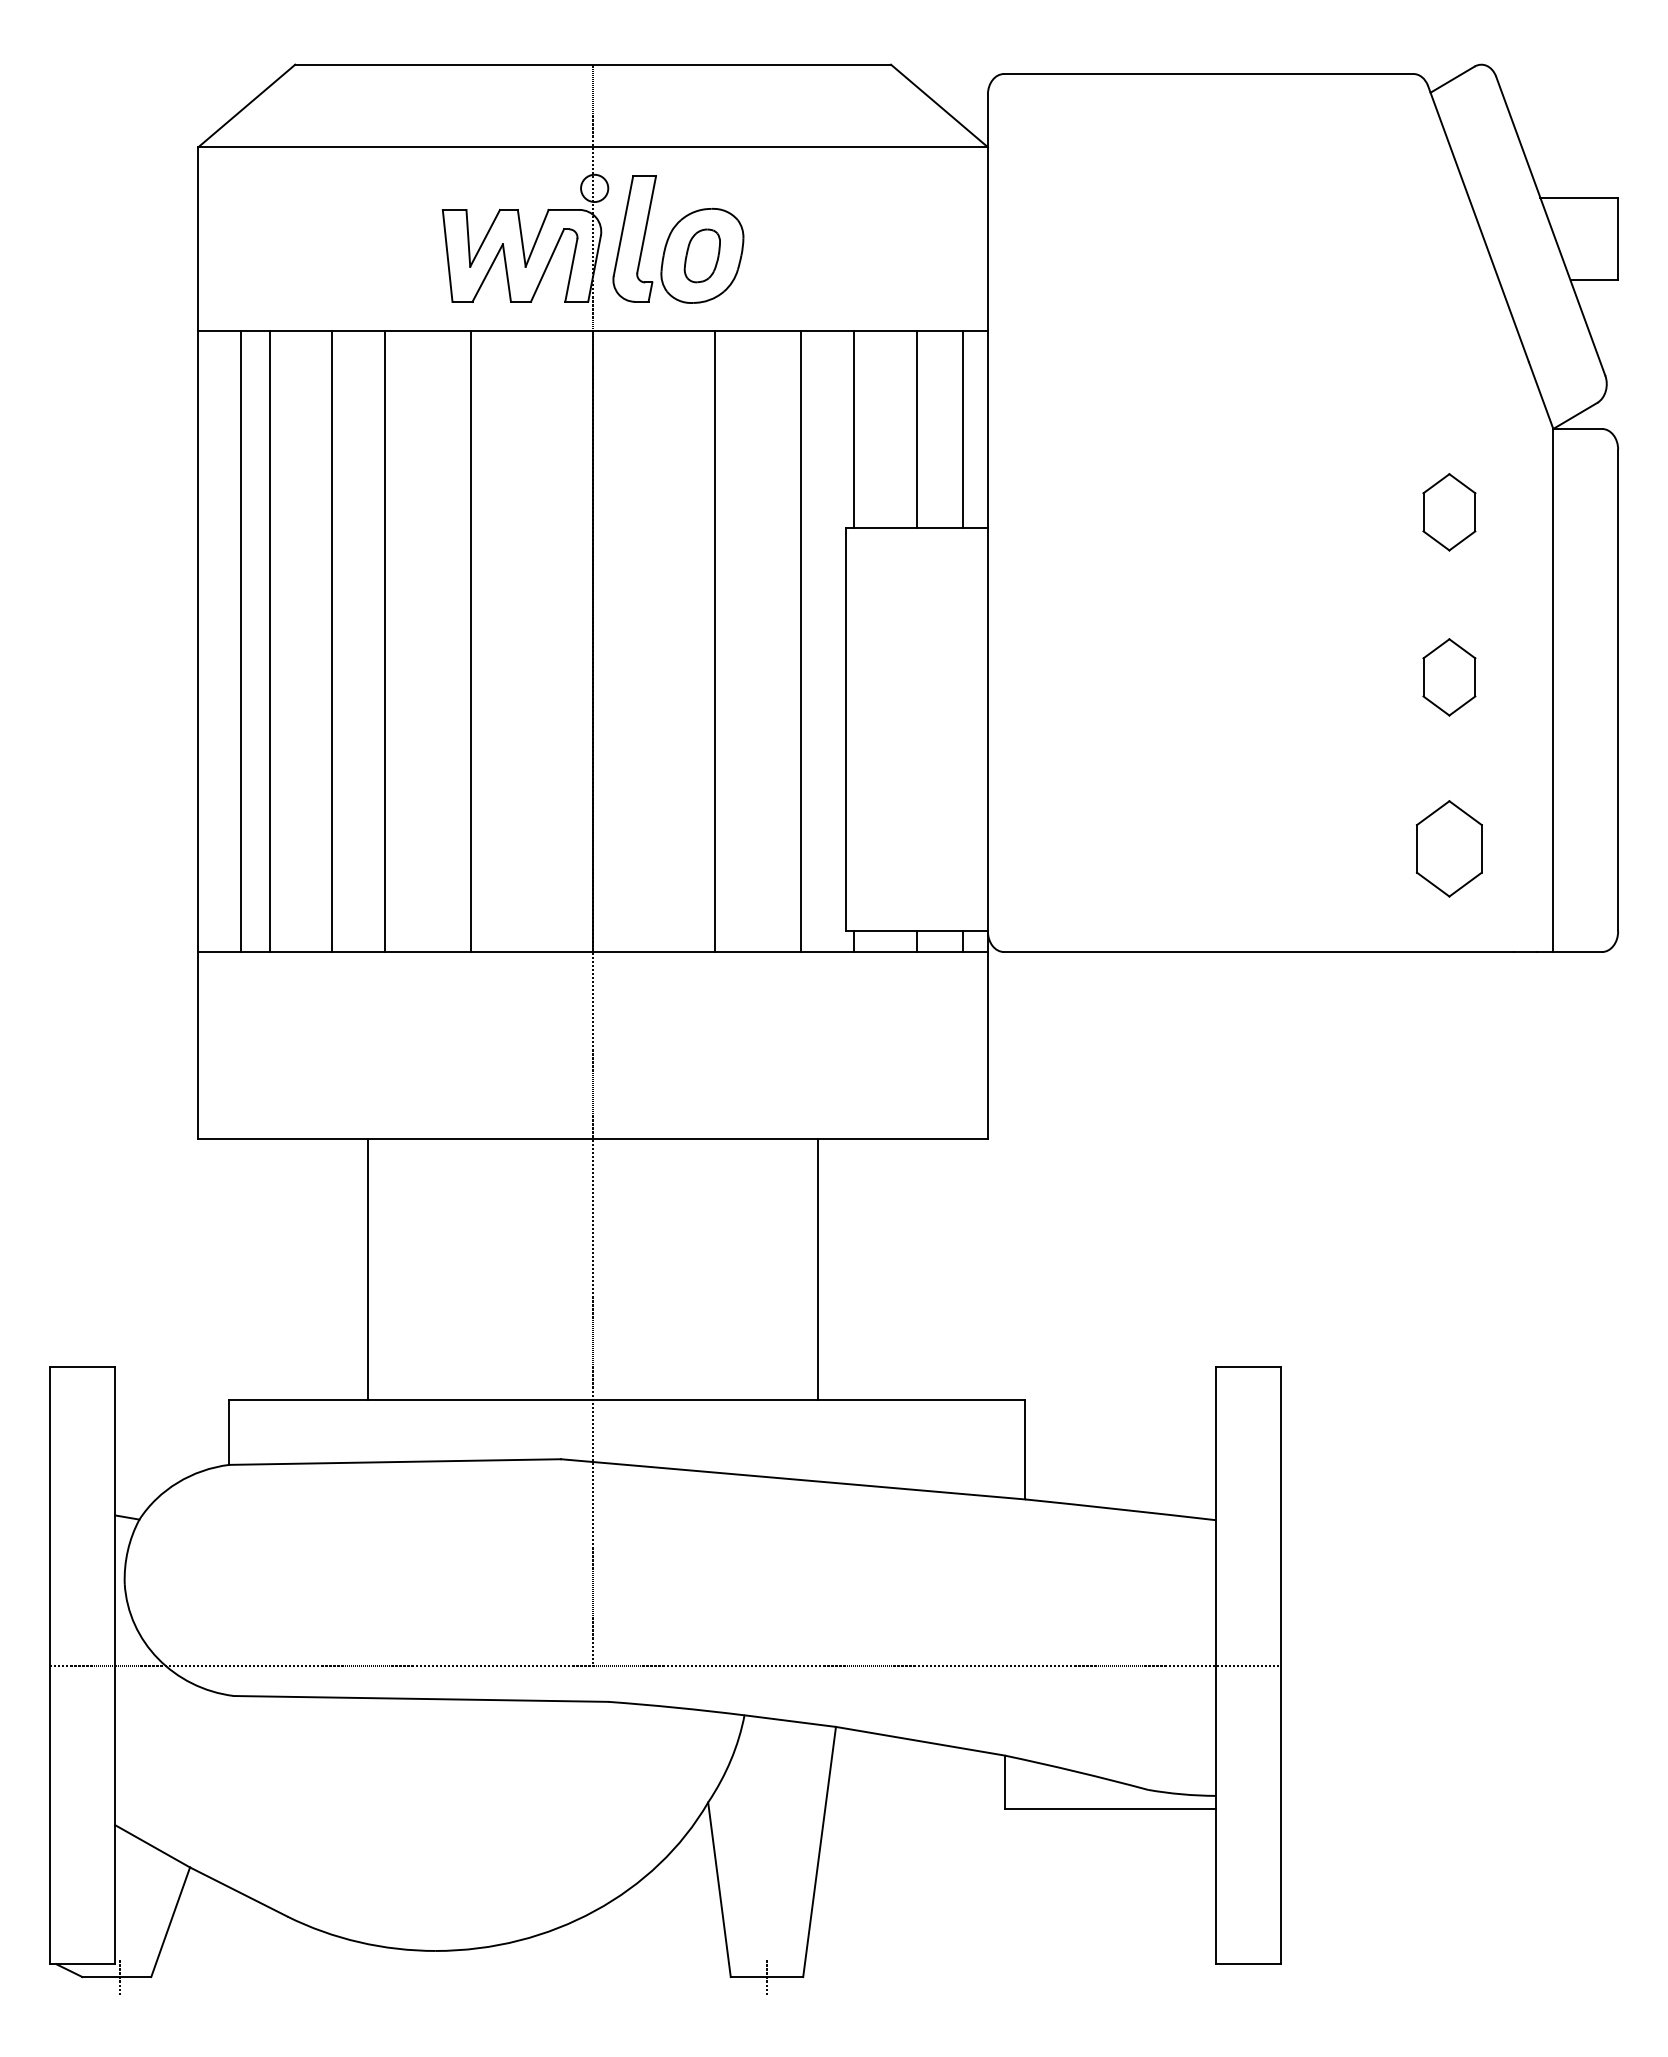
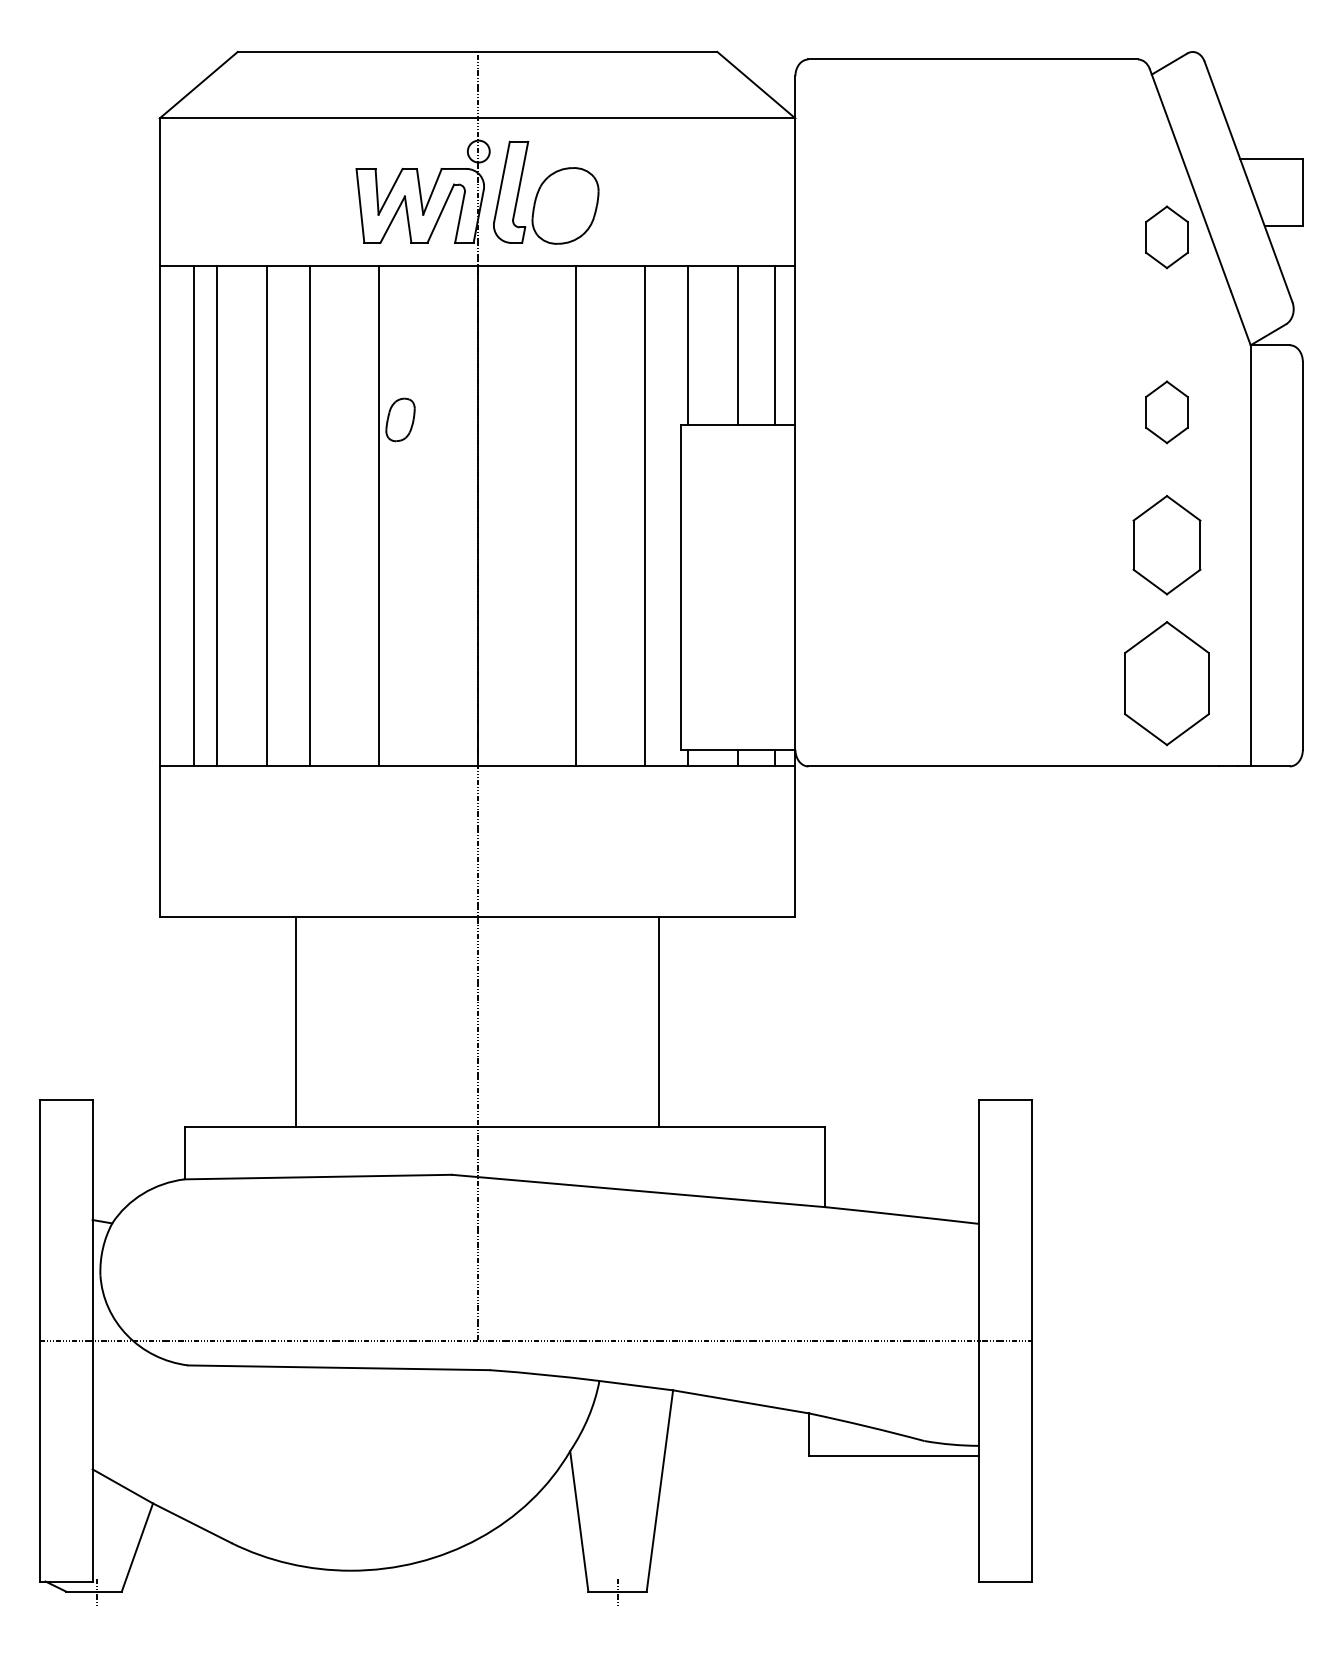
part: (702, 255) -> (400, 419), moved
part: (1448, 295) -> (1166, 237), added
part: (1448, 677) -> (1166, 545), size x1.6
part: (1448, 847) -> (1166, 682), size x1.6

